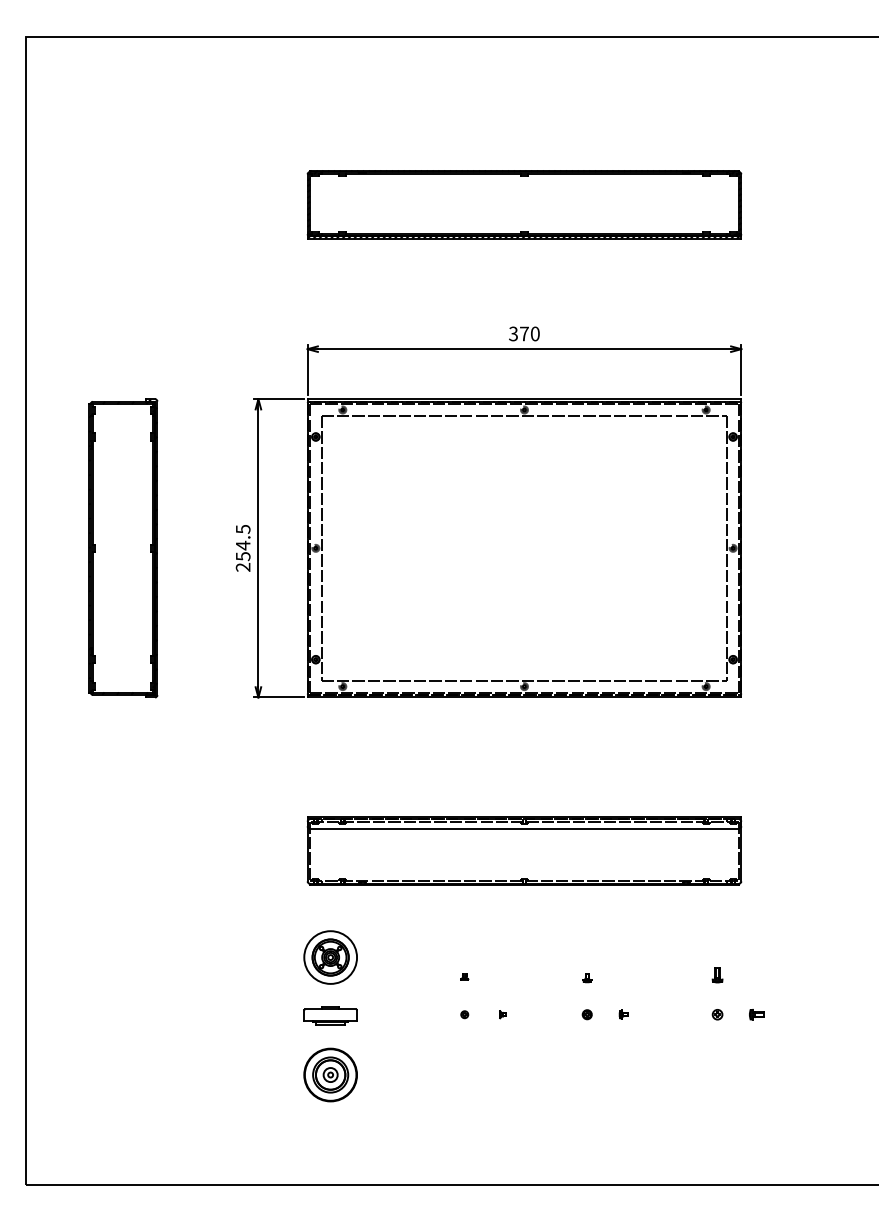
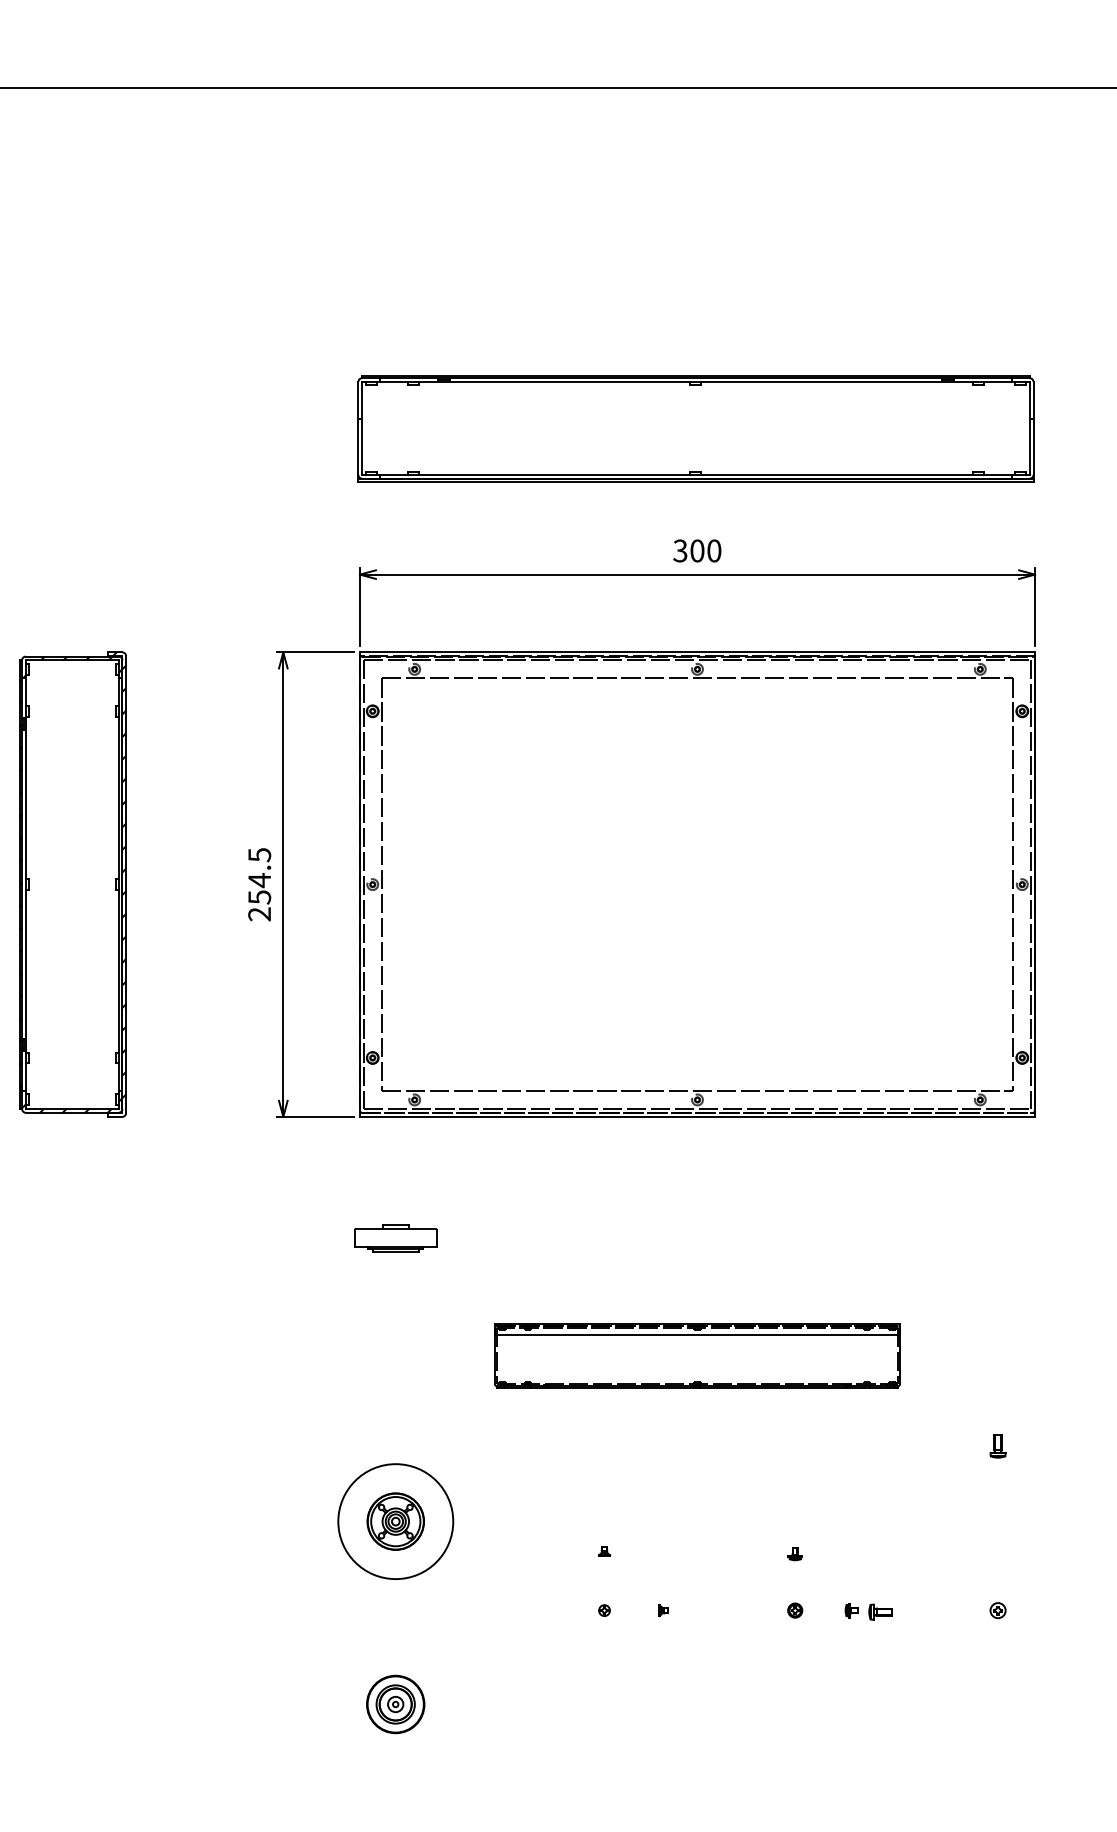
part: (524, 204) -> (695, 428), moved
text: (524, 333) -> (697, 550), 370 -> 300
part: (524, 850) -> (697, 1354), size x0.6
circle: (330, 957) -> (395, 1521), size x1.4
part: (717, 975) -> (997, 1446), moved
part: (756, 1014) -> (879, 1611), moved
part: (330, 1015) -> (395, 1238), moved
part: (330, 1074) -> (395, 1703), size x0.7

